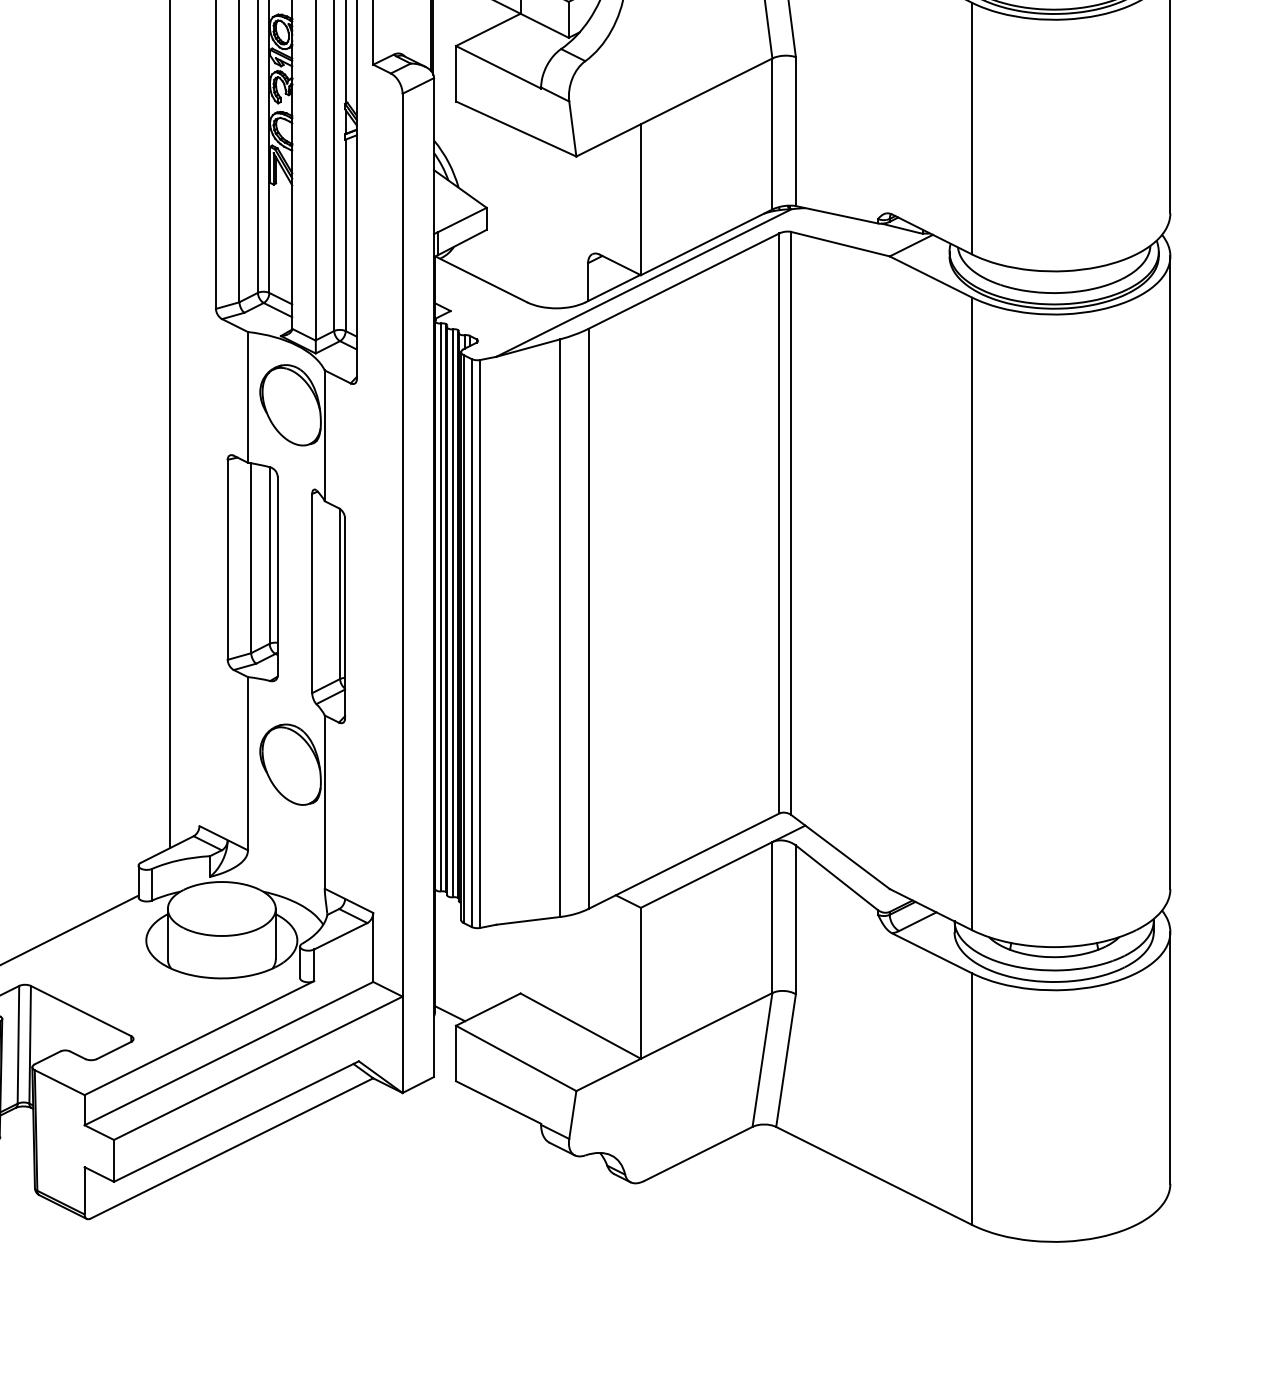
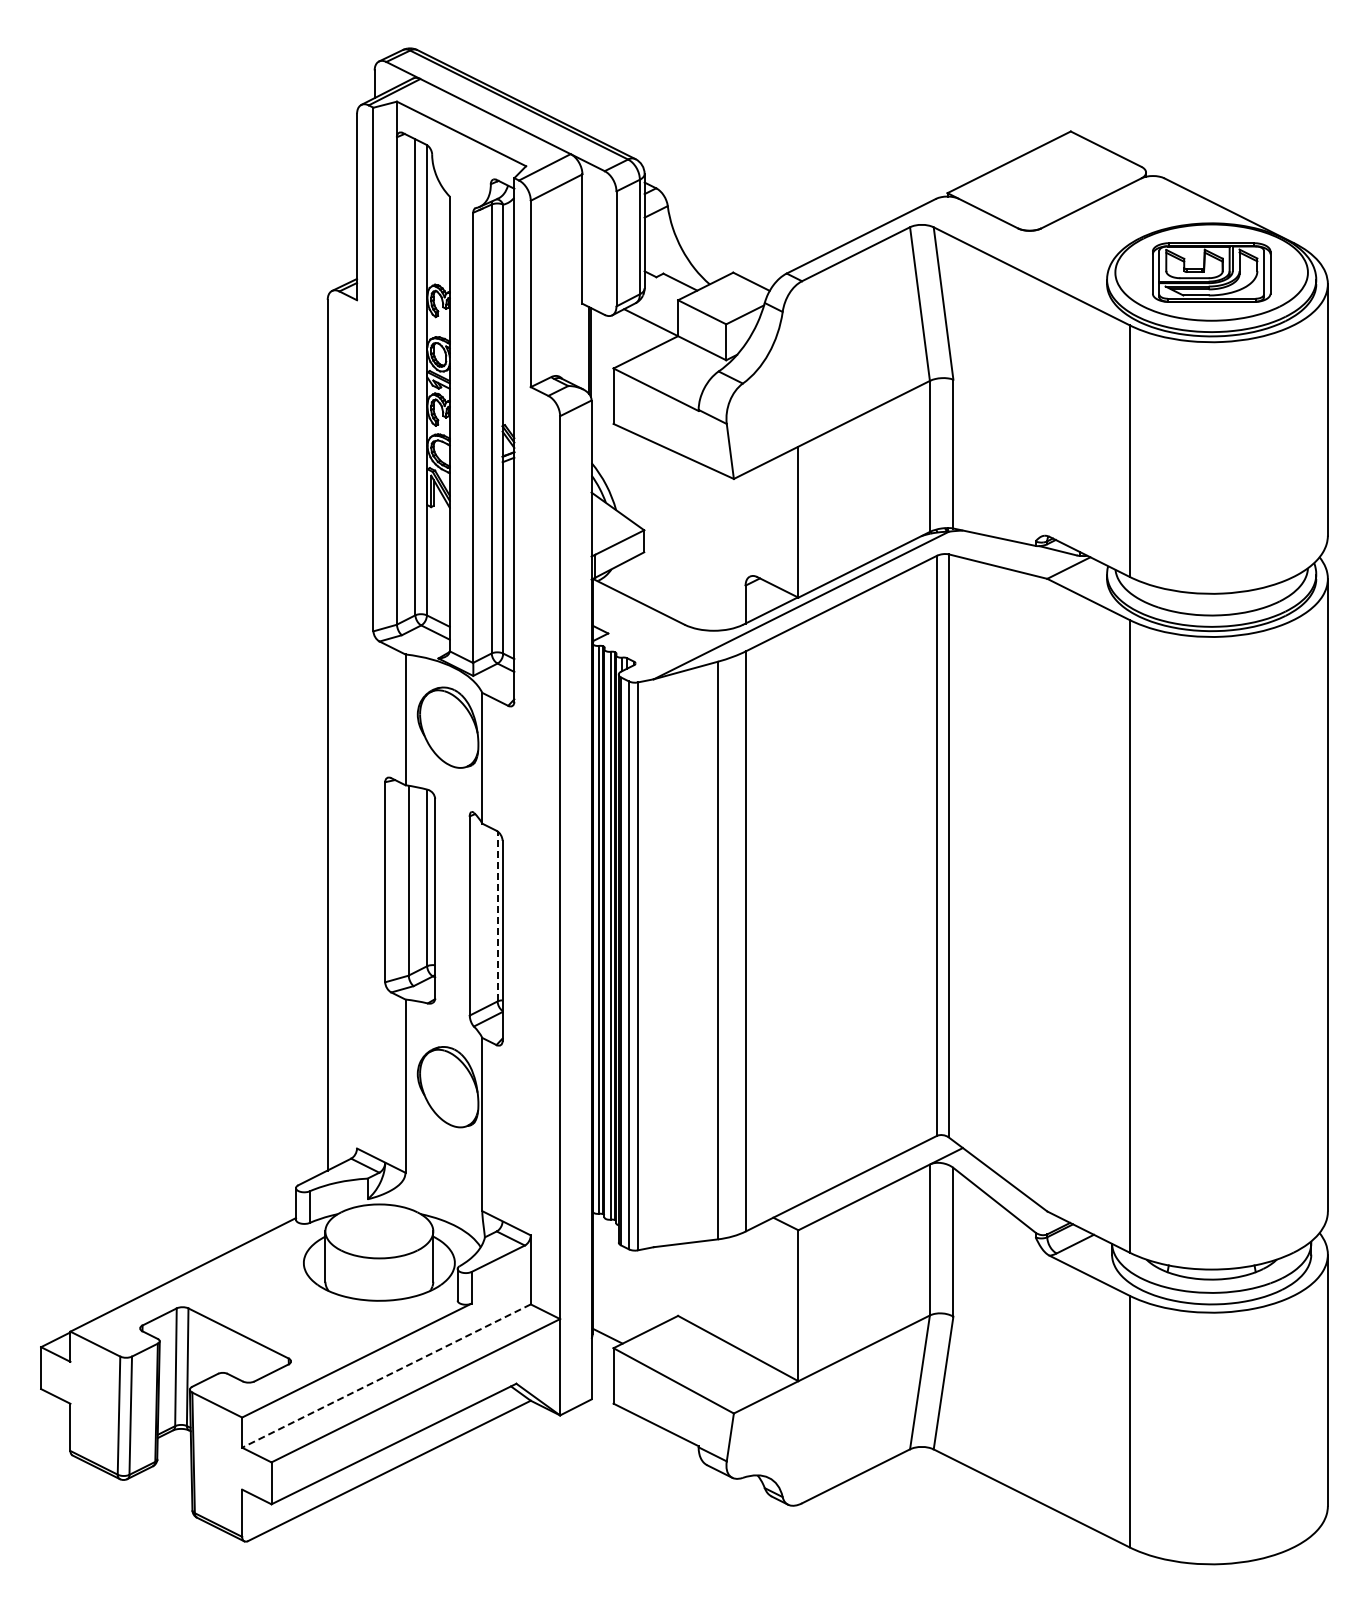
line: (339, 593) -> (497, 915), solid -> dashed
line: (228, 1054) -> (386, 1376), solid -> dashed

